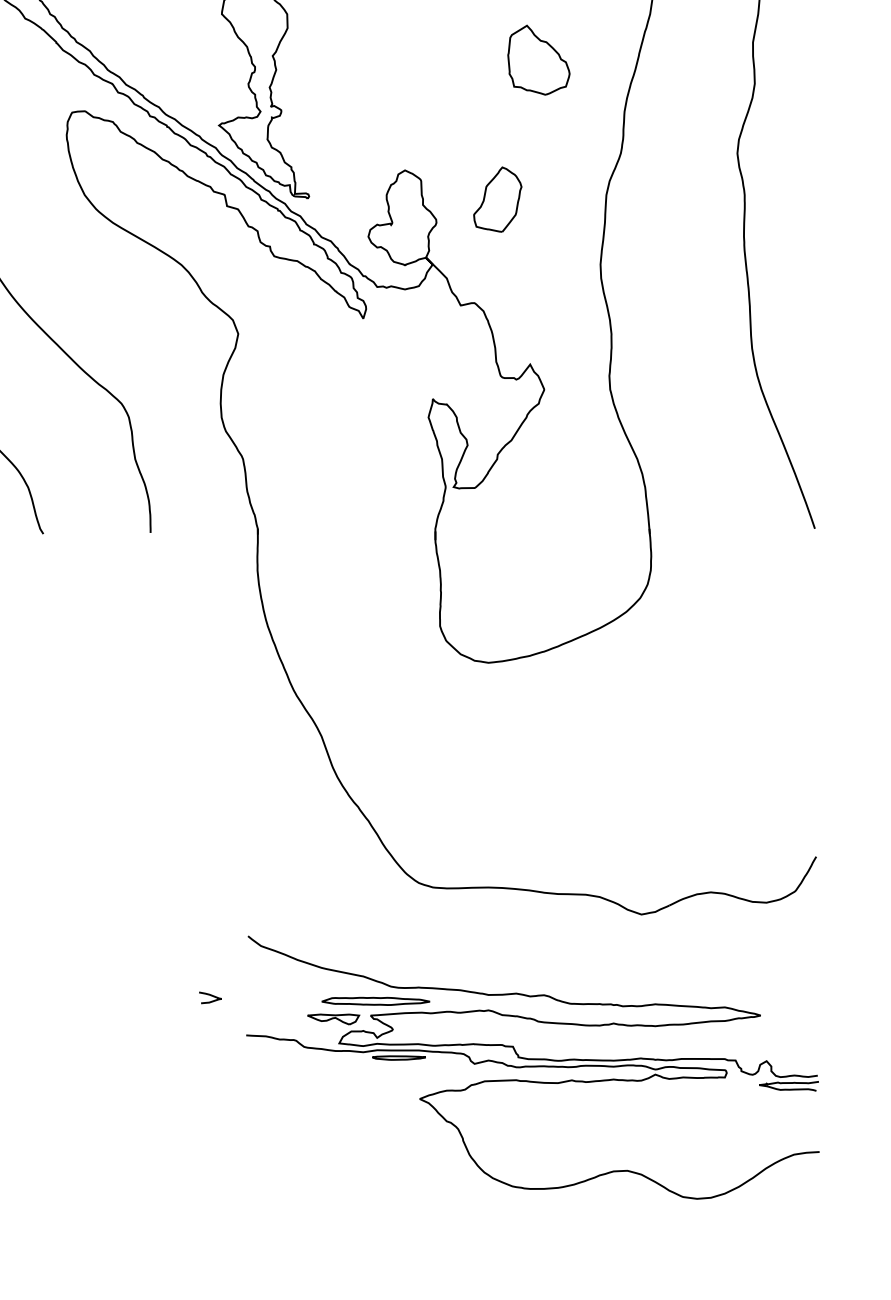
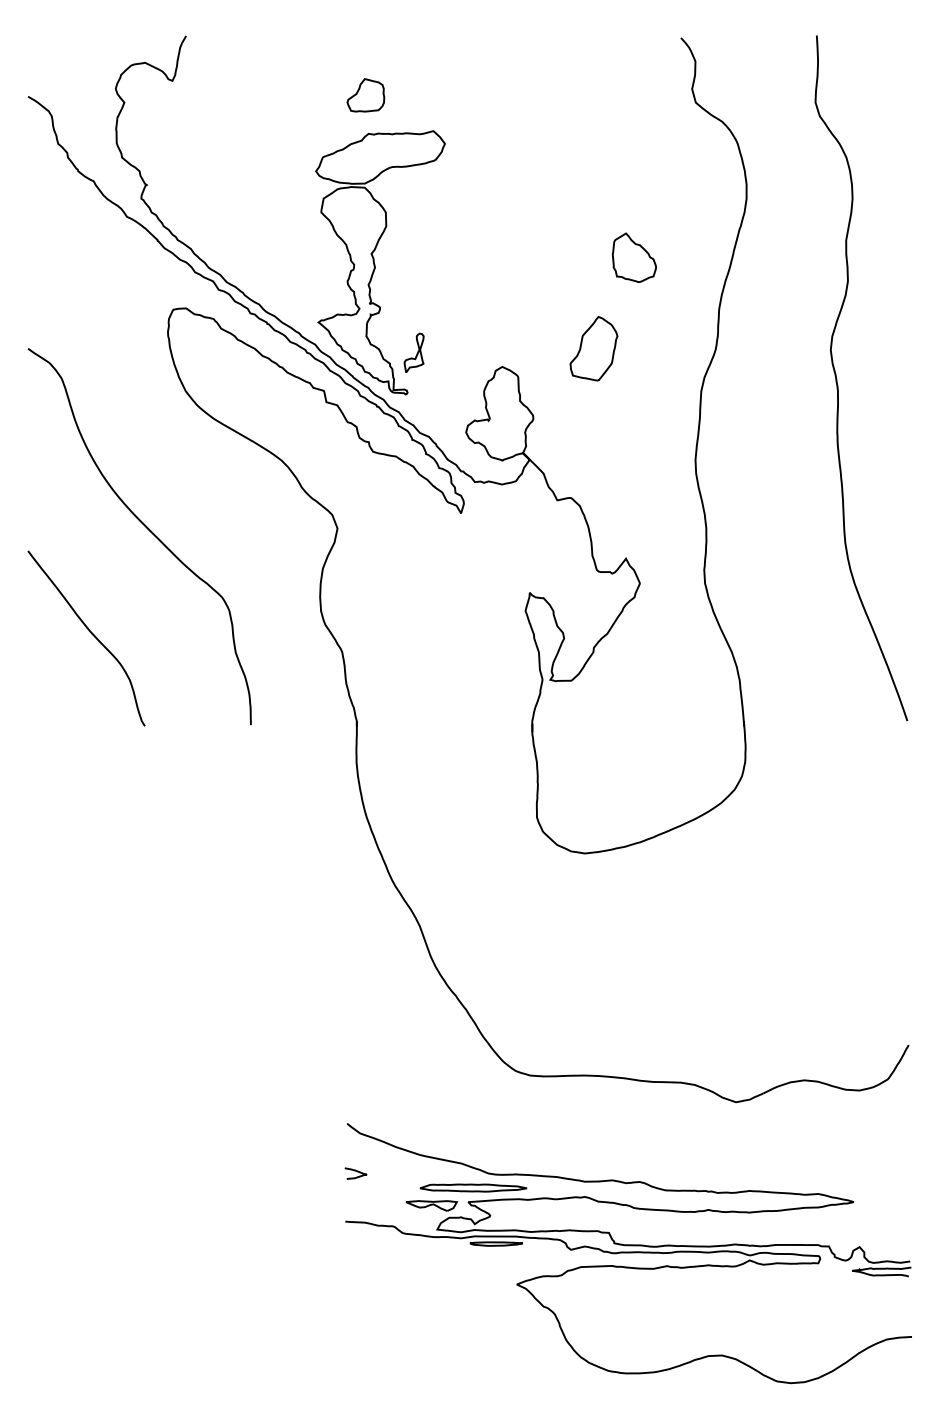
part: (537, 59) -> (633, 257), size x0.71
part: (315, 155) -> (413, 352), added
part: (497, 199) -> (593, 348), moved
curve: (209, 995) -> (355, 1171), moved

